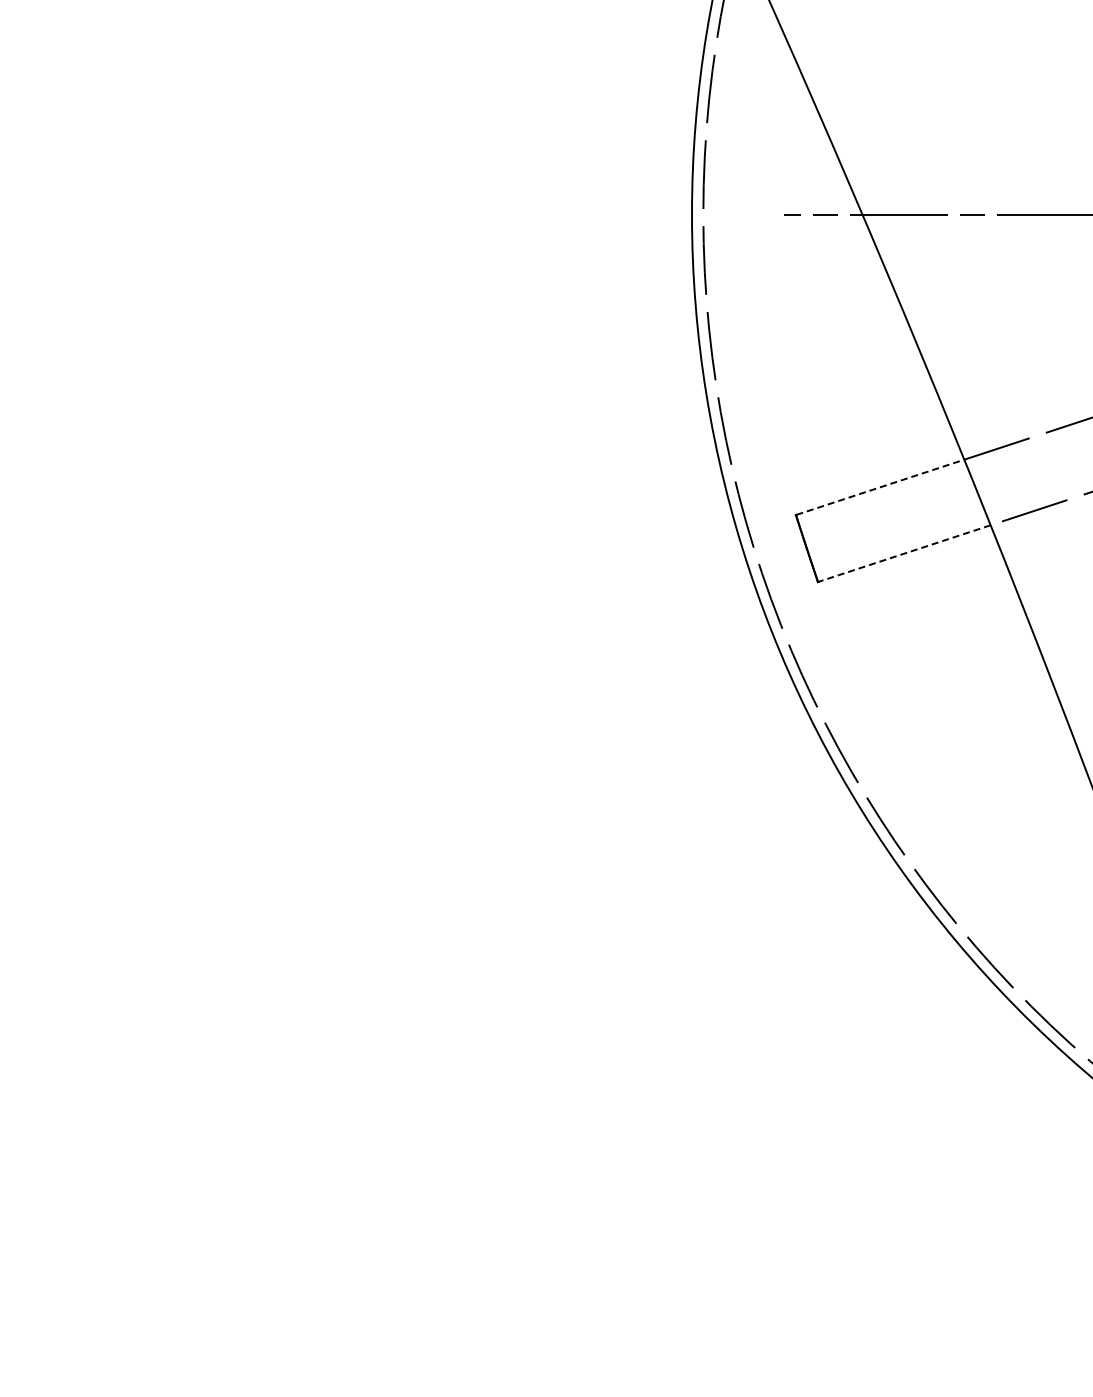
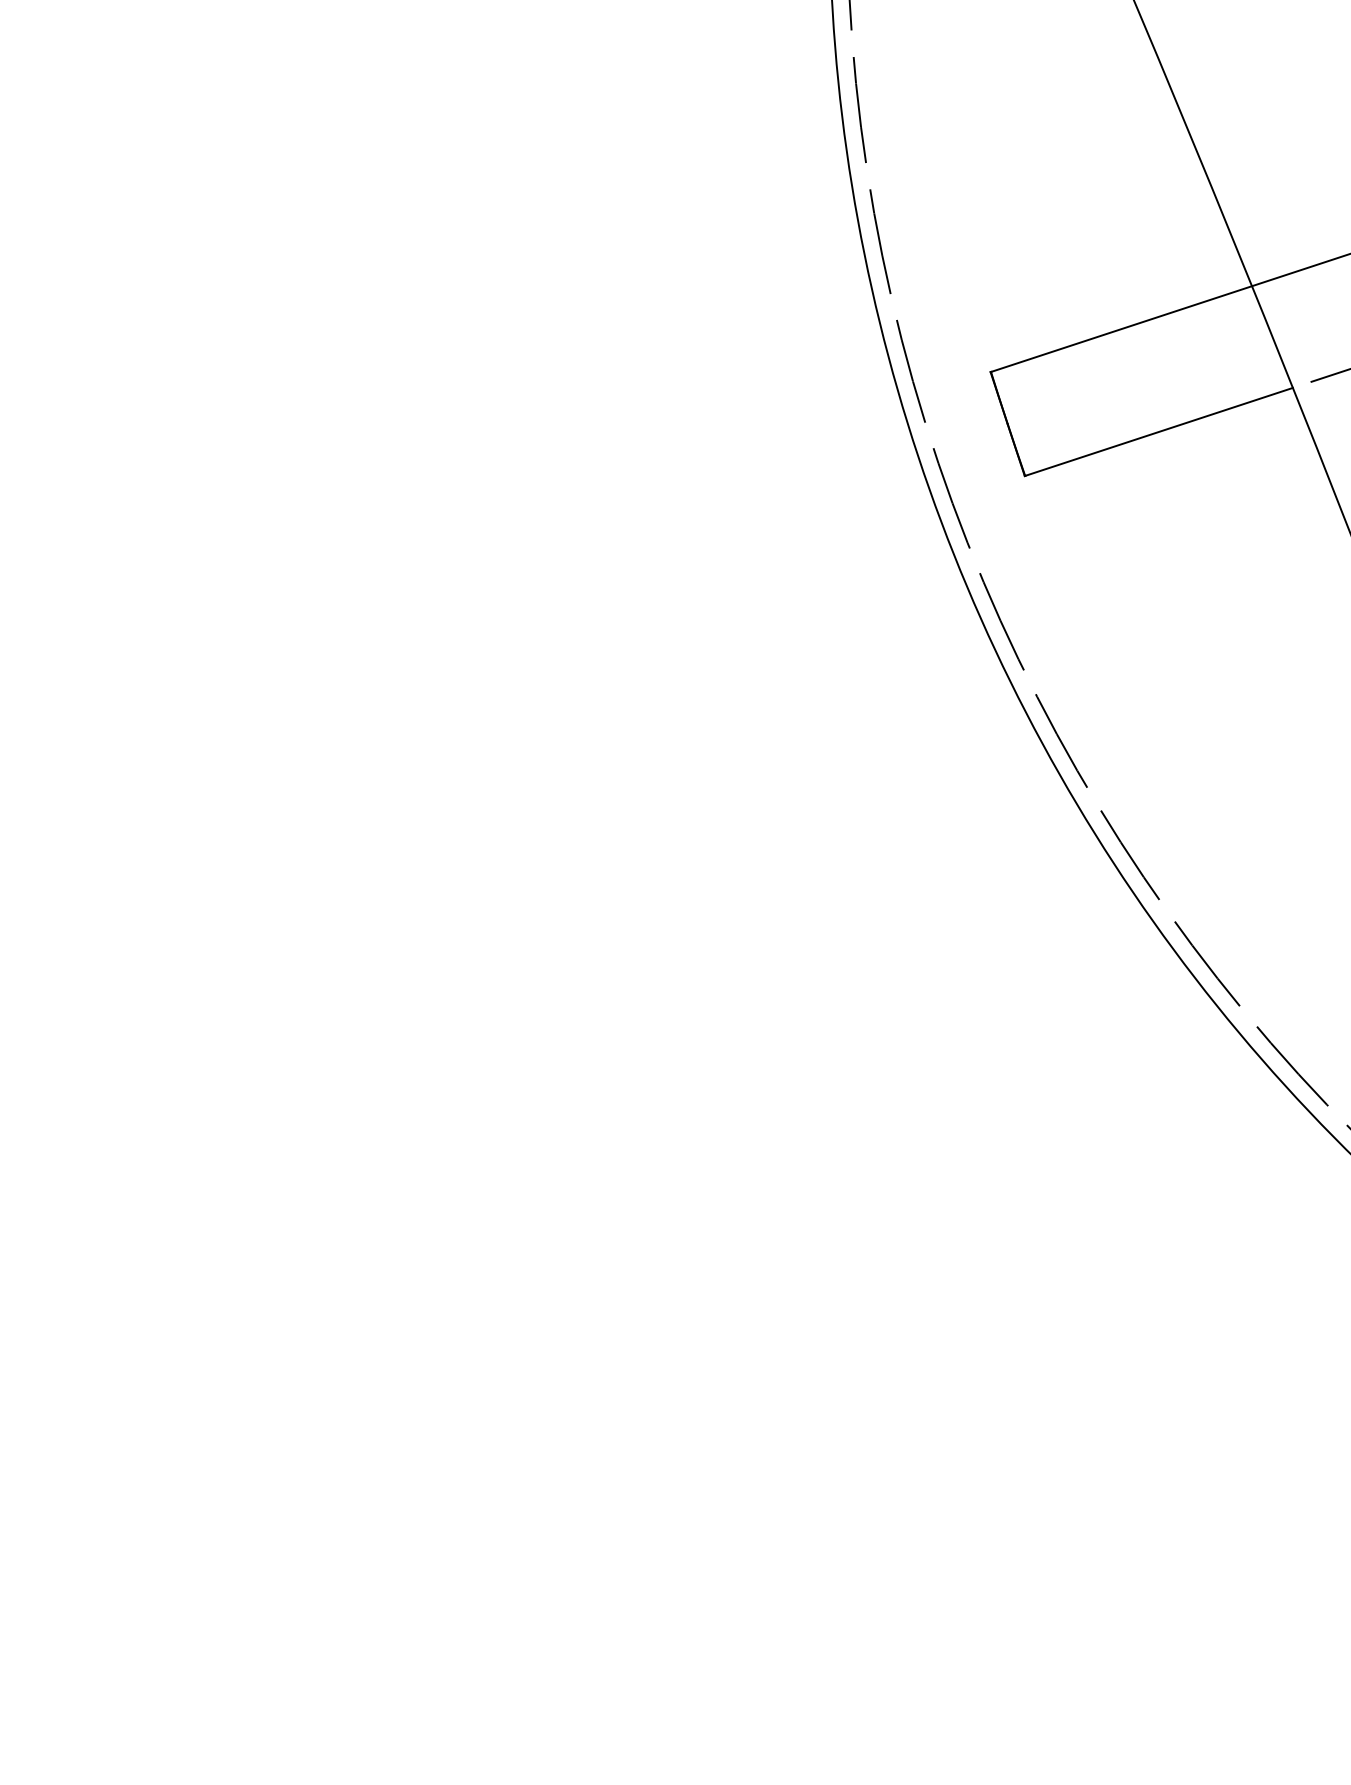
line: (880, 487) -> (1121, 329), dashed -> solid
line: (904, 553) -> (1159, 431), dashed -> solid

